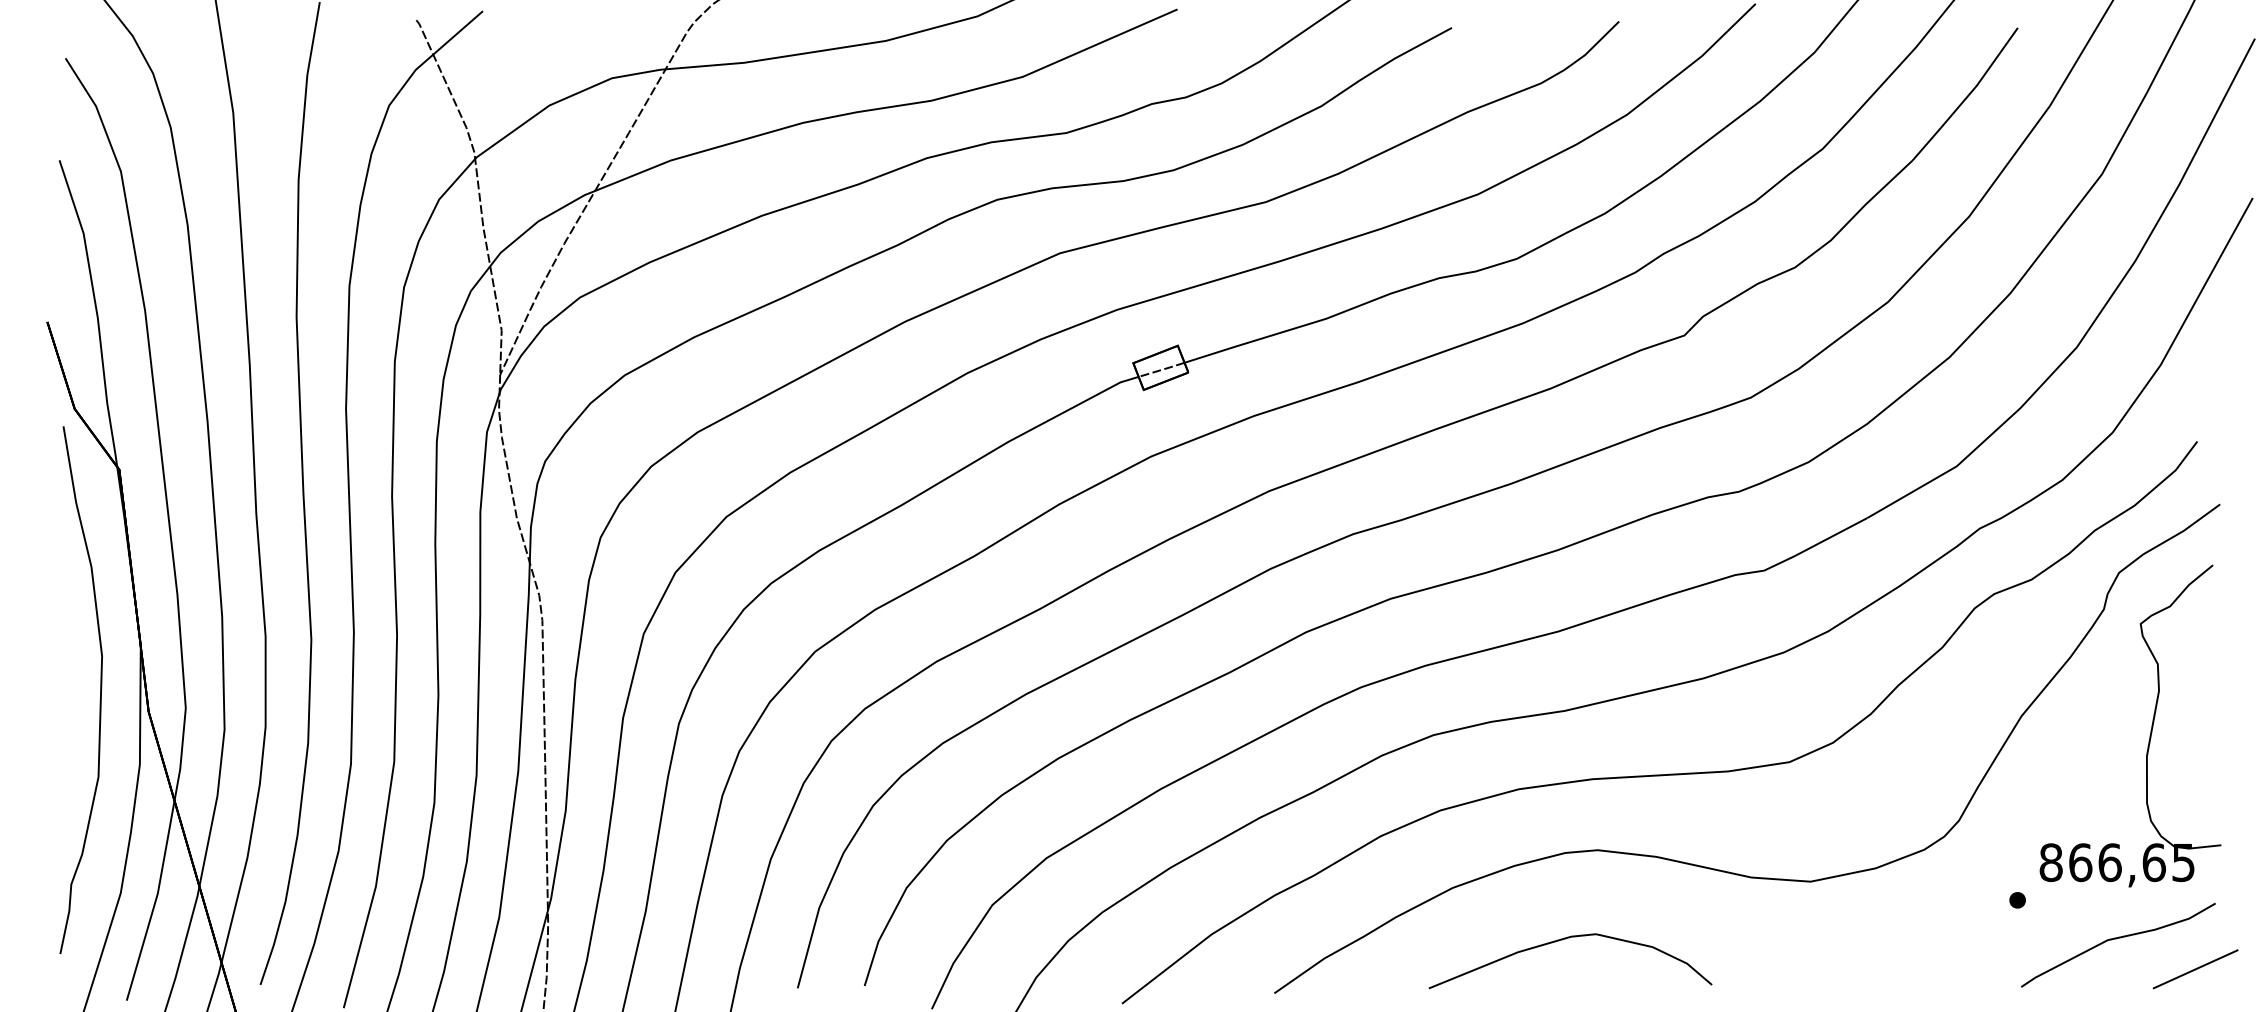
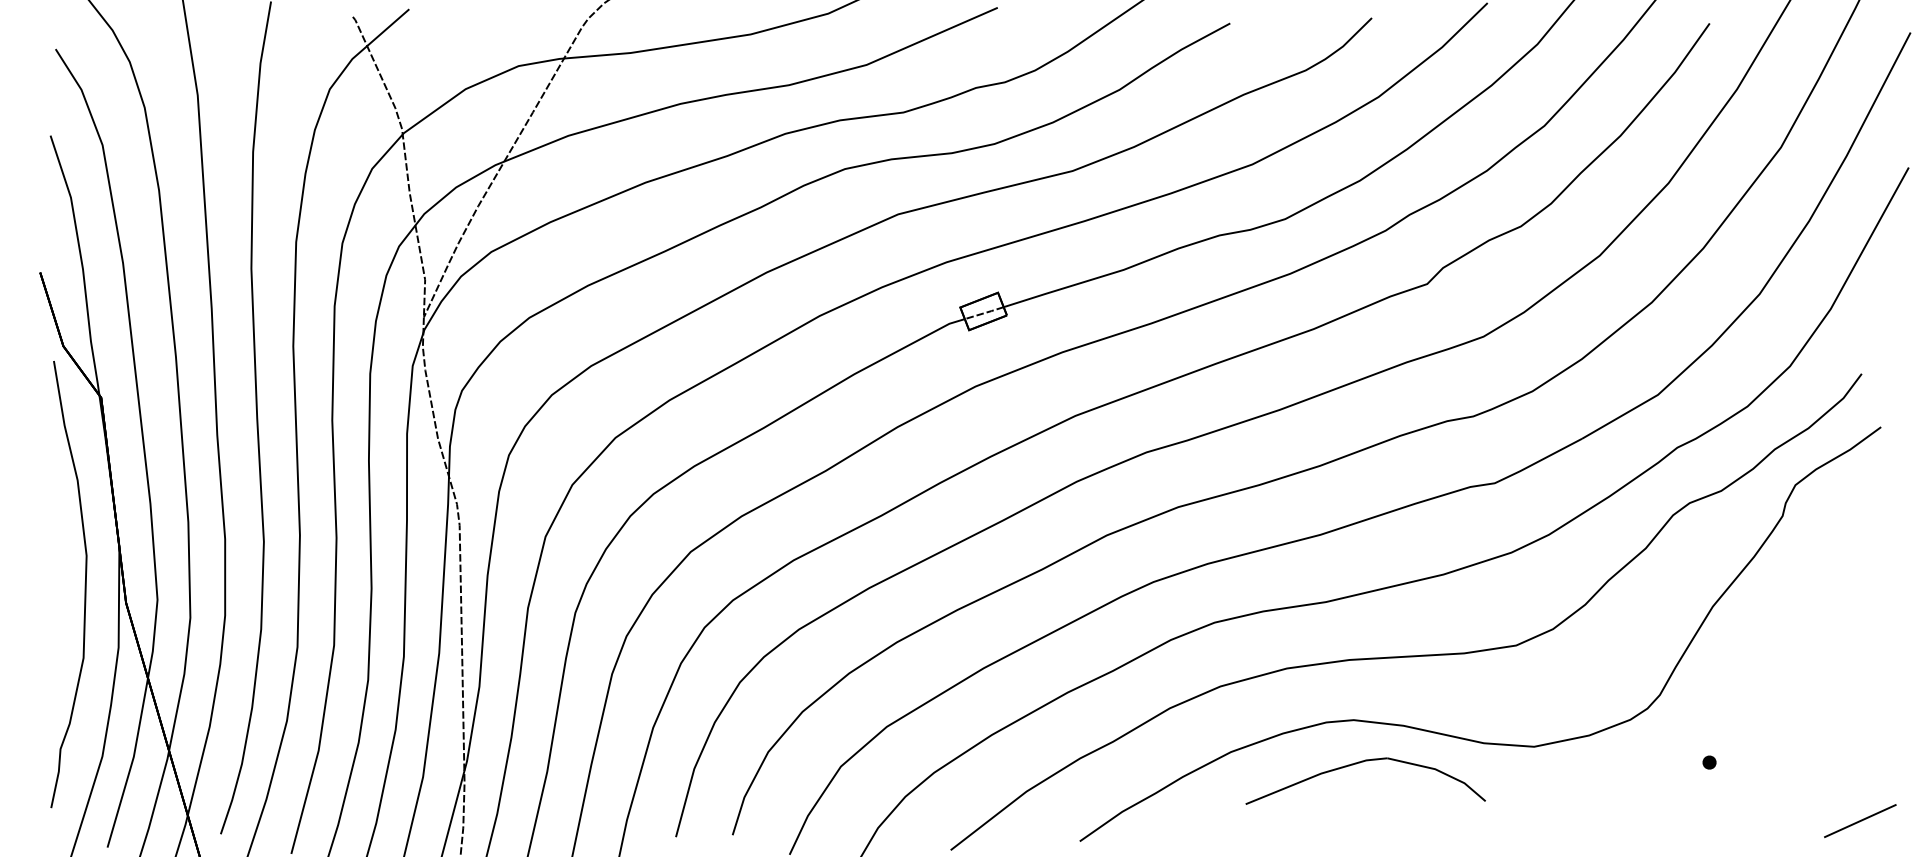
part: (2150, 726) -> (1822, 615), removed
curve: (2117, 939) -> (1794, 795), removed
part: (1564, 940) -> (1360, 763), moved

